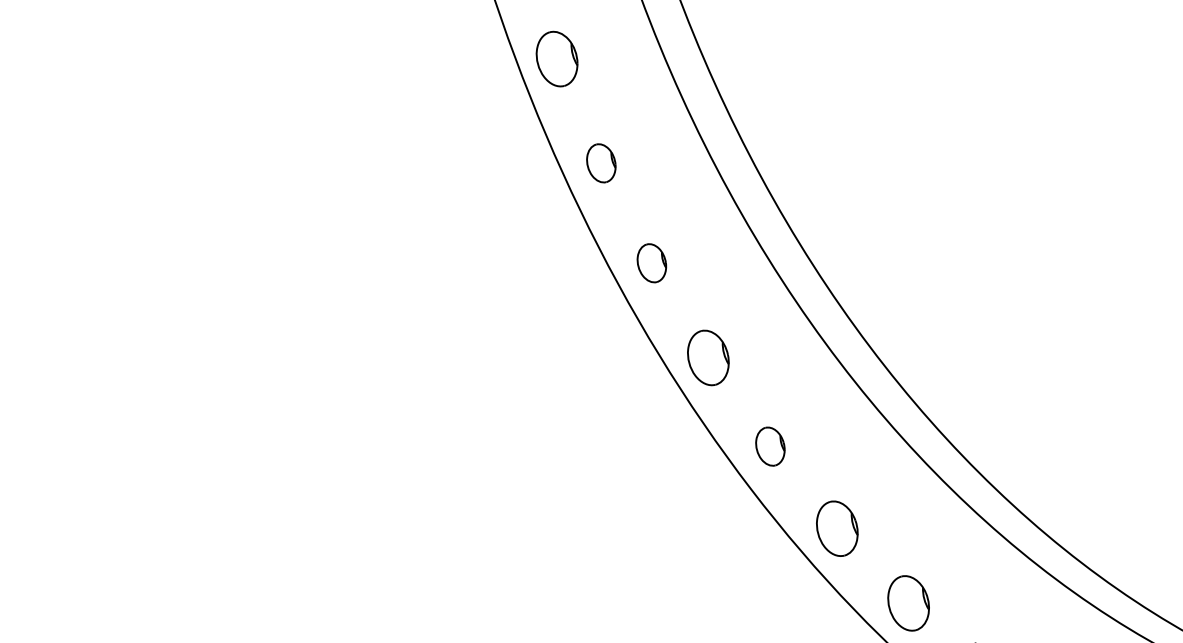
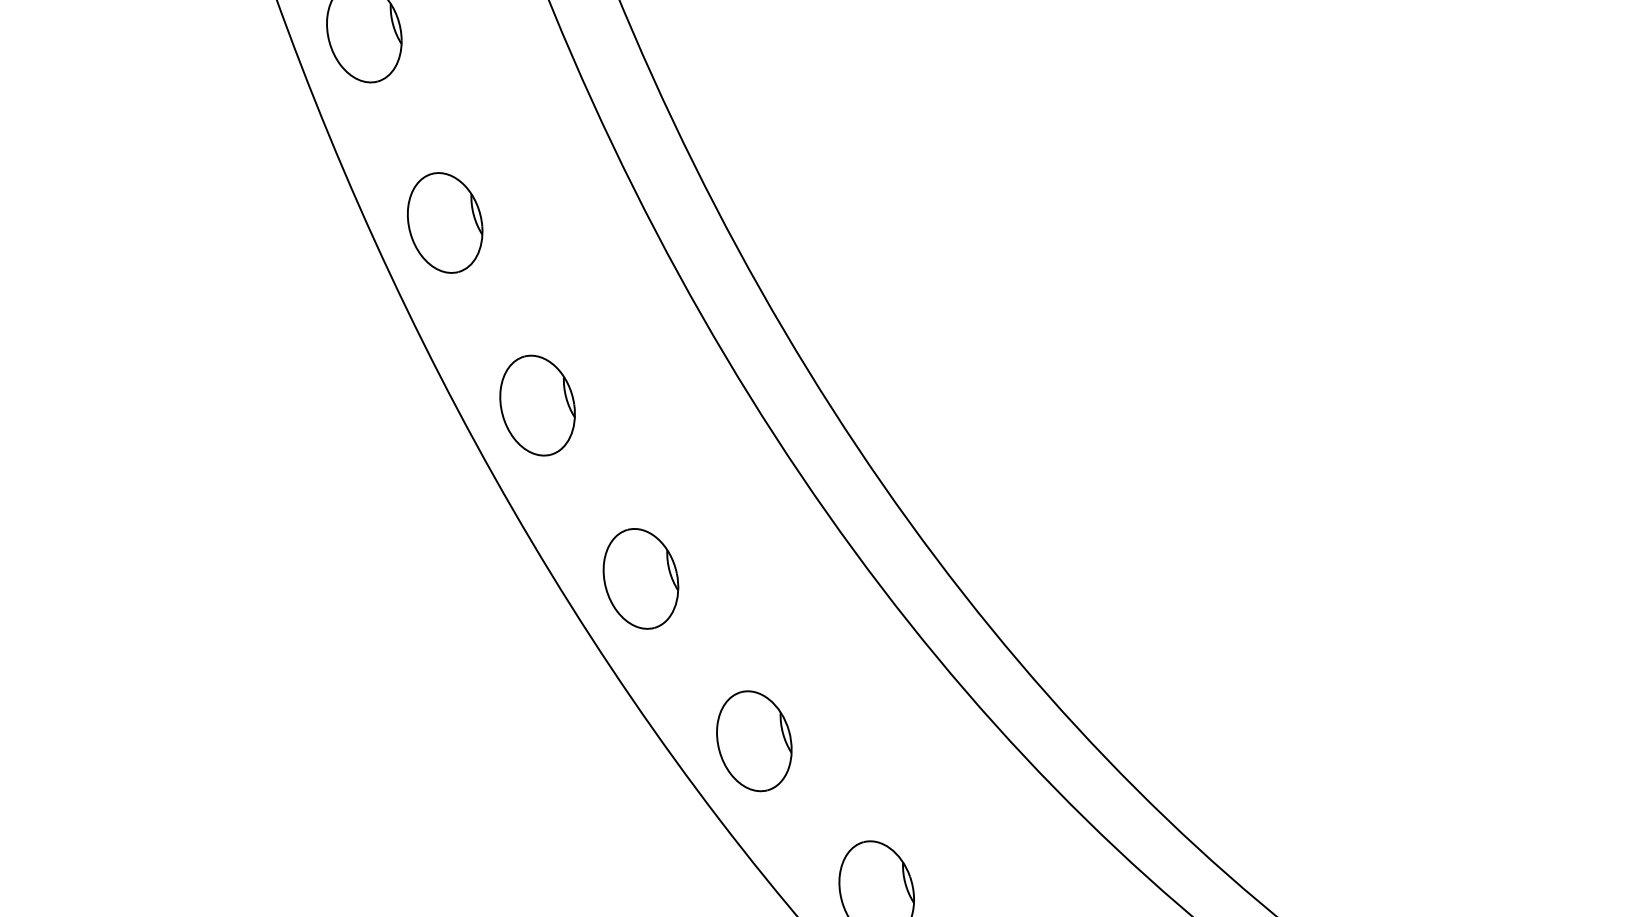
part: (601, 163) -> (445, 223), size x1.43
part: (651, 263) -> (536, 406), size x1.43
part: (770, 446) -> (754, 740), size x1.43

